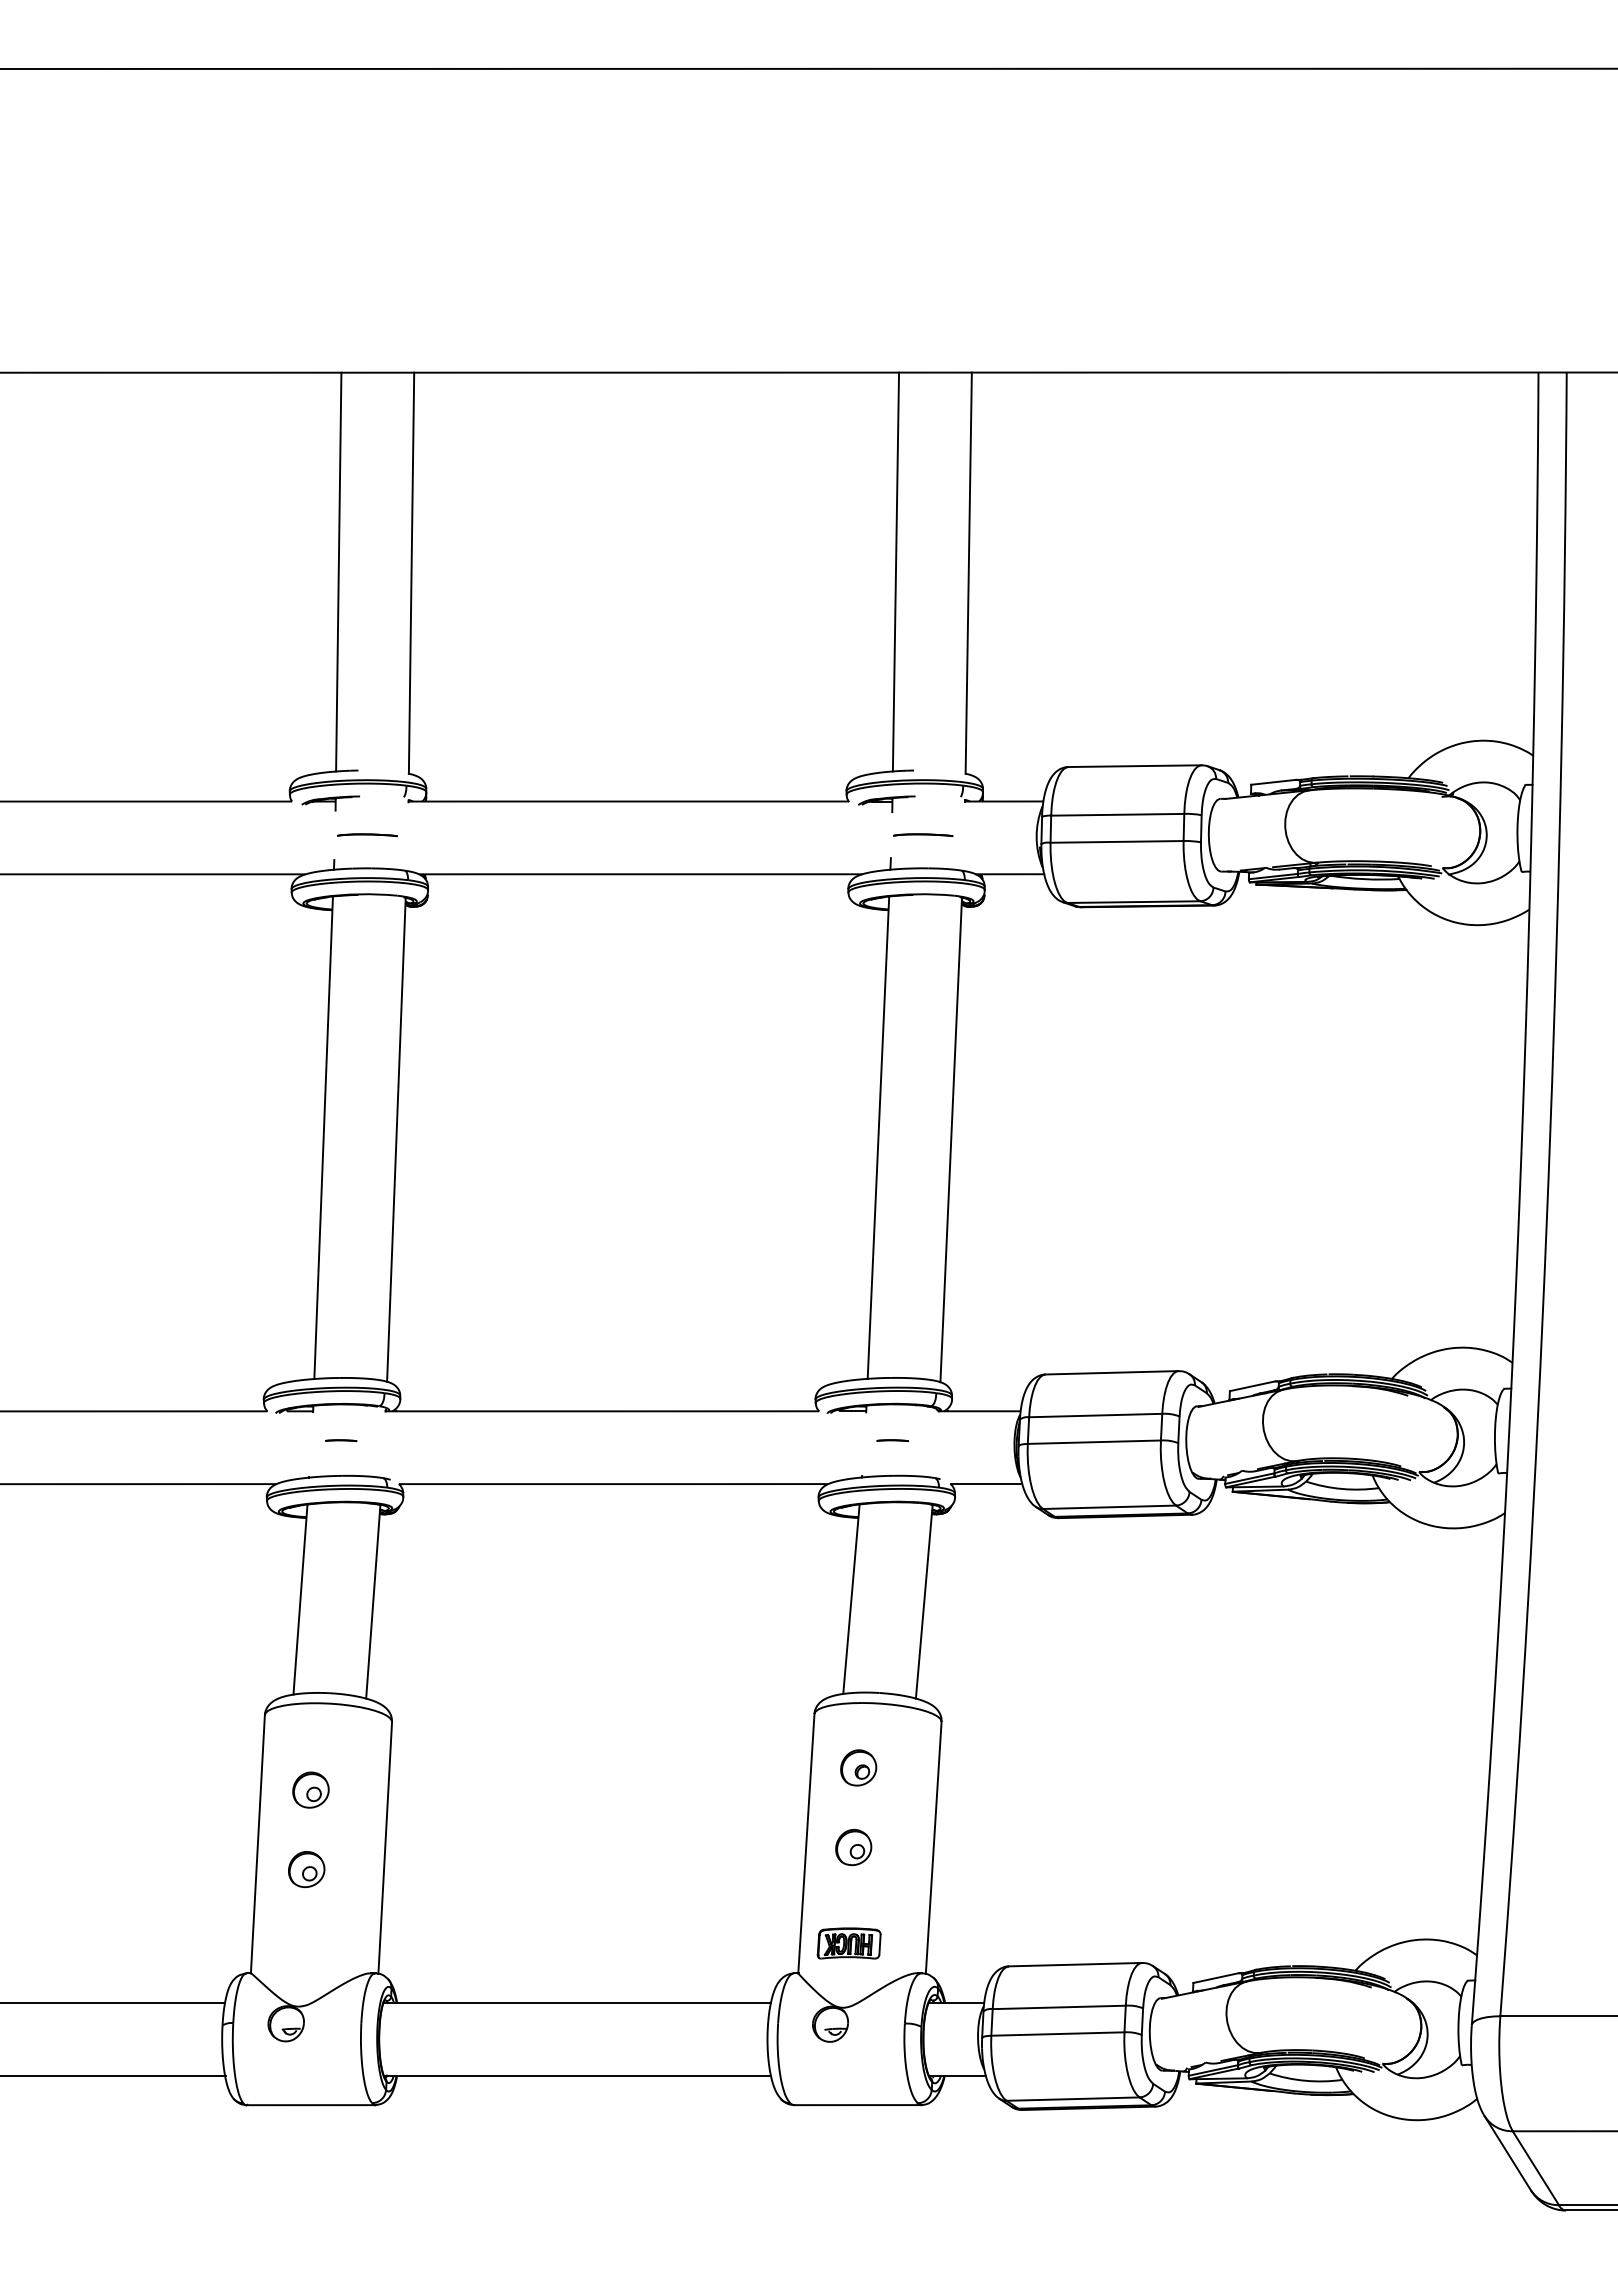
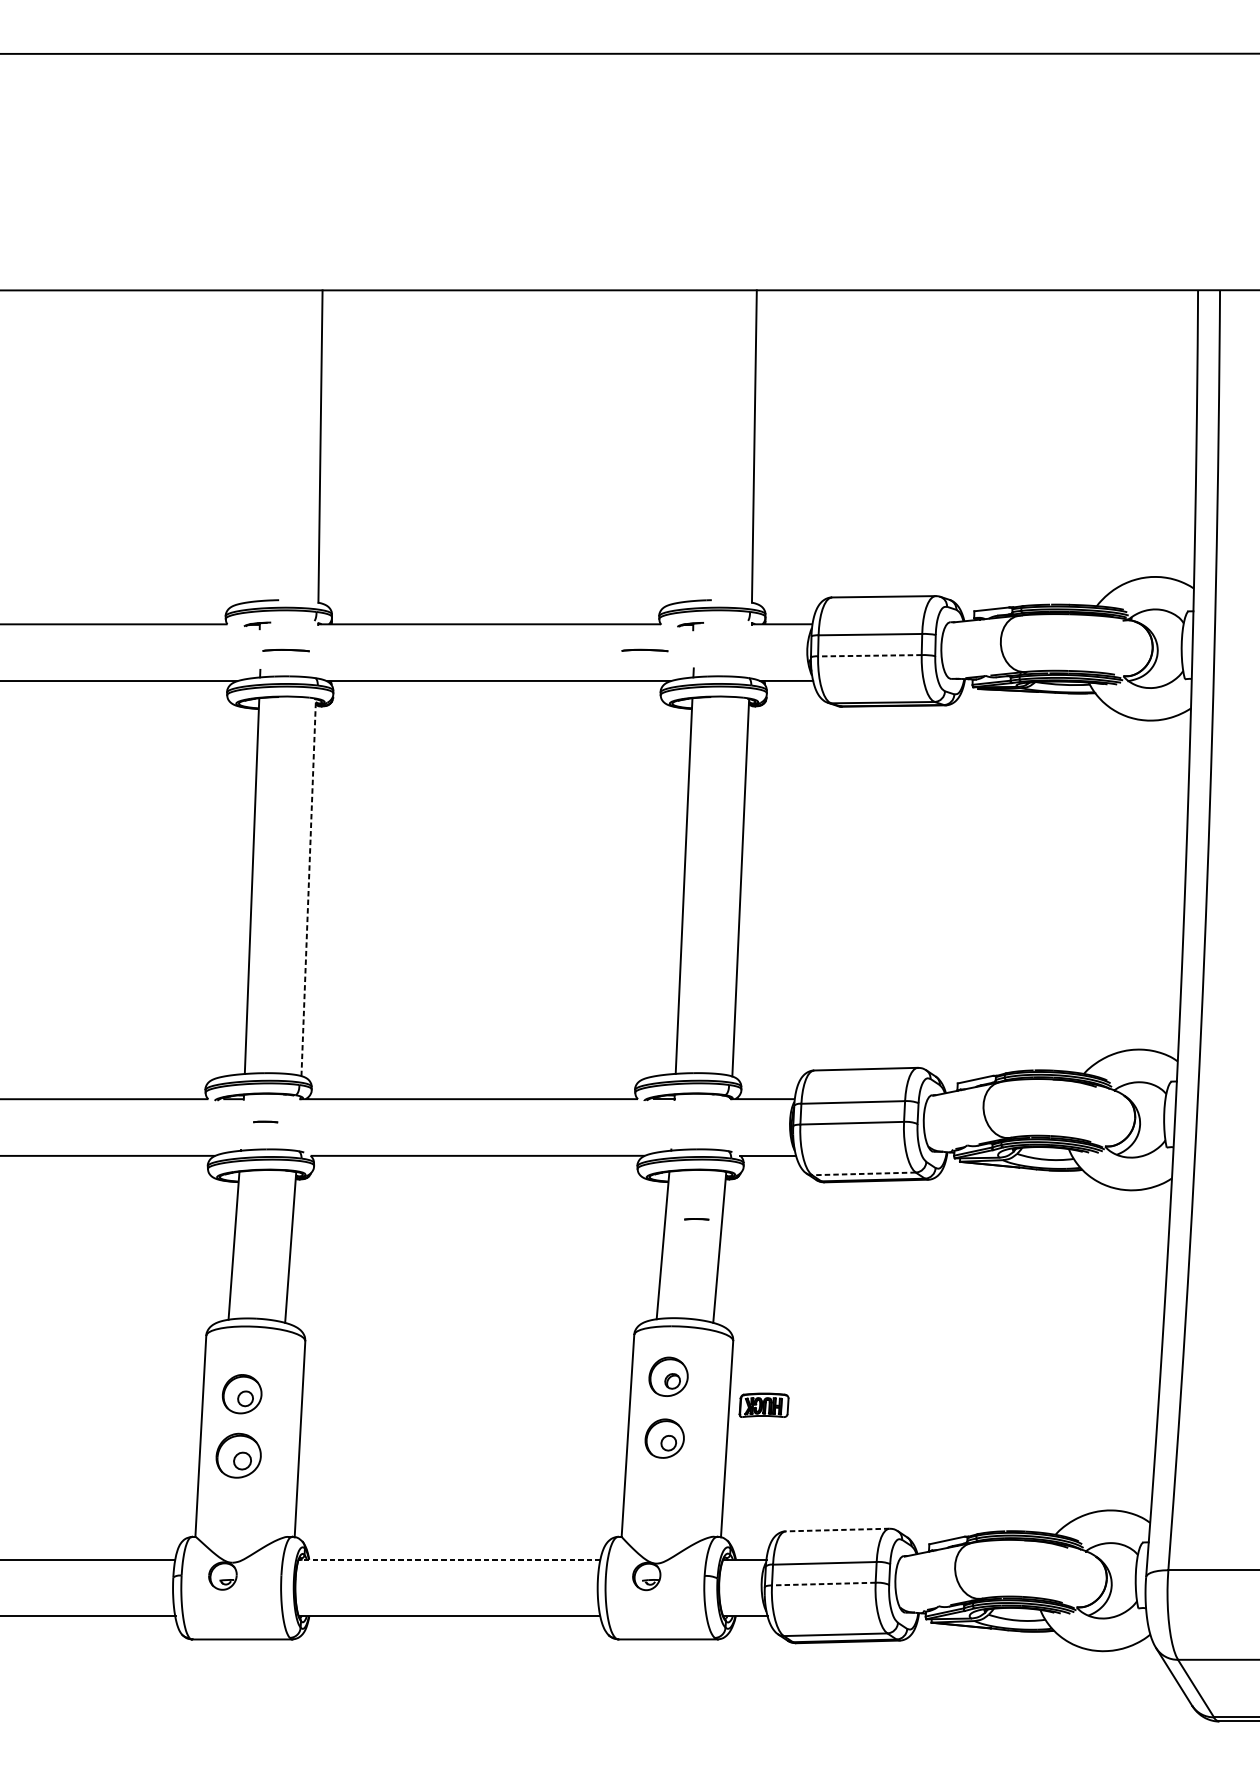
line: (338, 571) -> (263, 445), removed
line: (895, 571) -> (697, 445), removed
part: (330, 803) -> (257, 625), size x0.6
part: (886, 804) -> (690, 626), size x0.6
line: (923, 834) -> (645, 649), moved
line: (1117, 841) -> (870, 655), solid -> dashed
line: (396, 1140) -> (308, 888), solid -> dashed
line: (892, 1440) -> (696, 1219), moved
line: (1109, 1507) -> (863, 1174), solid -> dashed
part: (858, 1767) -> (668, 1376), size x1.4
part: (310, 1789) -> (241, 1393), size x1.4
part: (853, 1847) -> (664, 1438), size x1.4
part: (306, 1869) -> (238, 1455), size x1.6
part: (848, 1943) -> (763, 1405), moved
line: (1075, 1964) -> (837, 1529), solid -> dashed
line: (577, 2002) -> (449, 1559), solid -> dashed
line: (1057, 2034) -> (823, 1584), solid -> dashed

